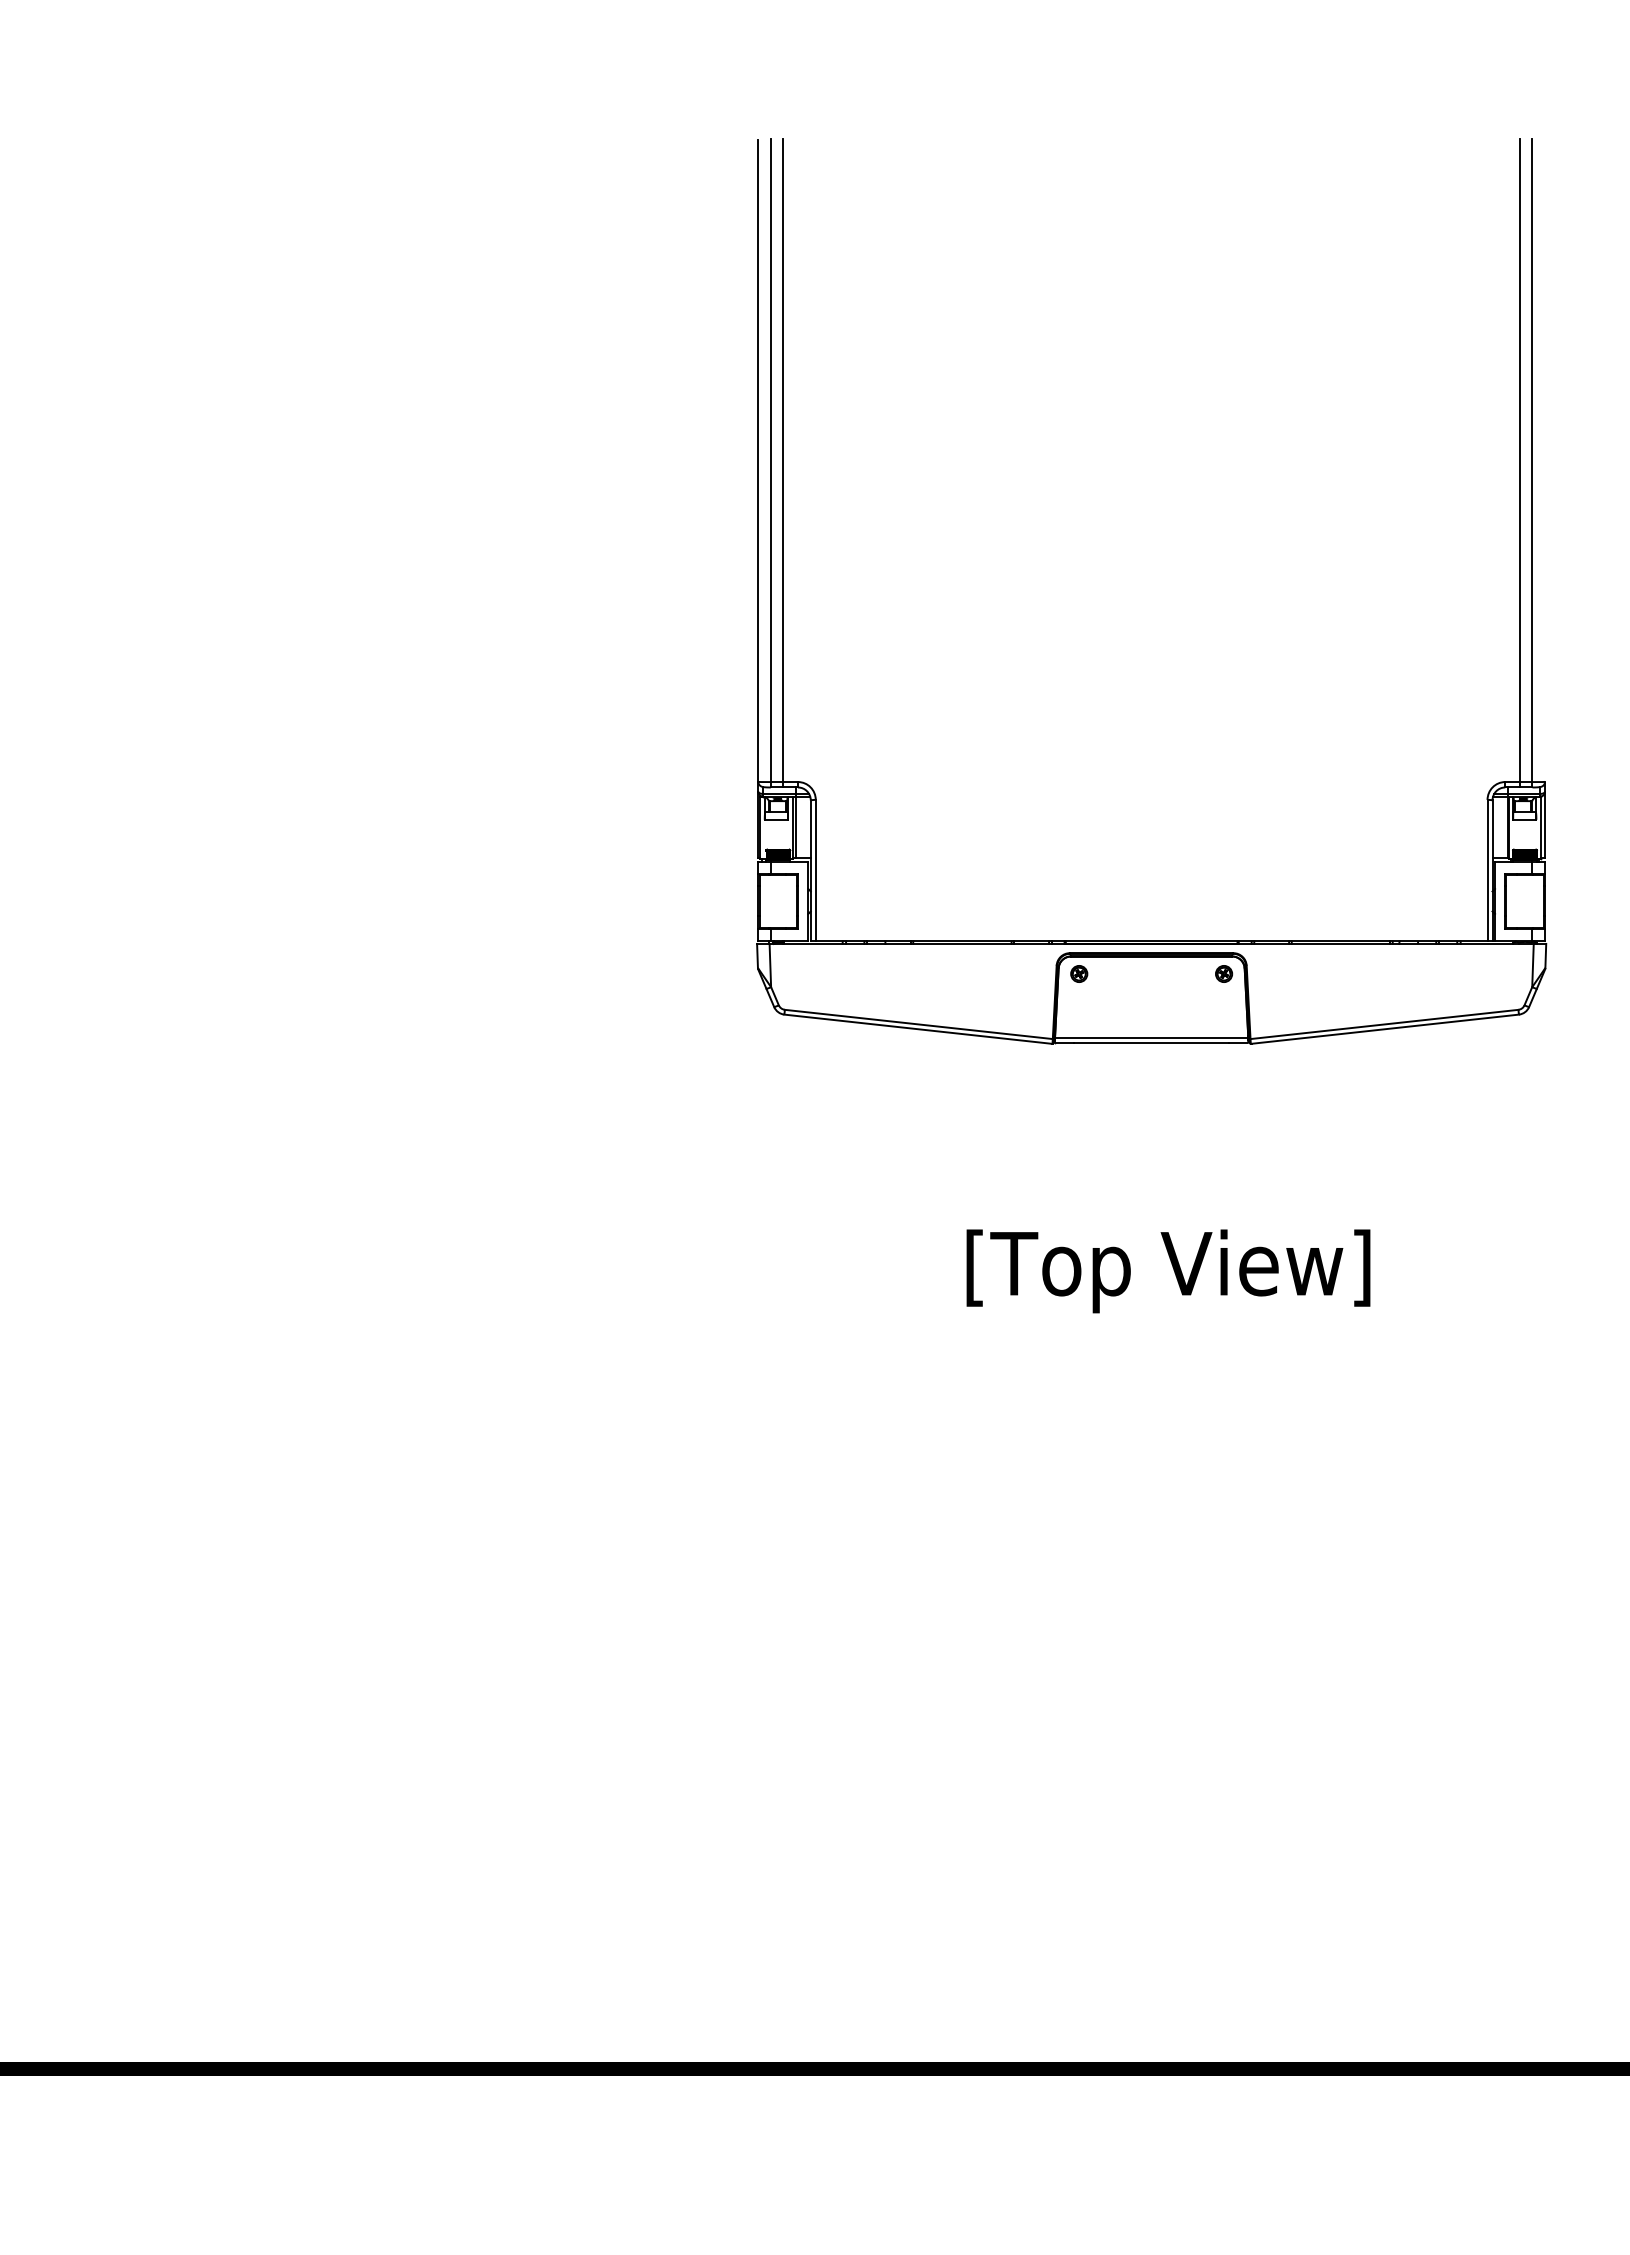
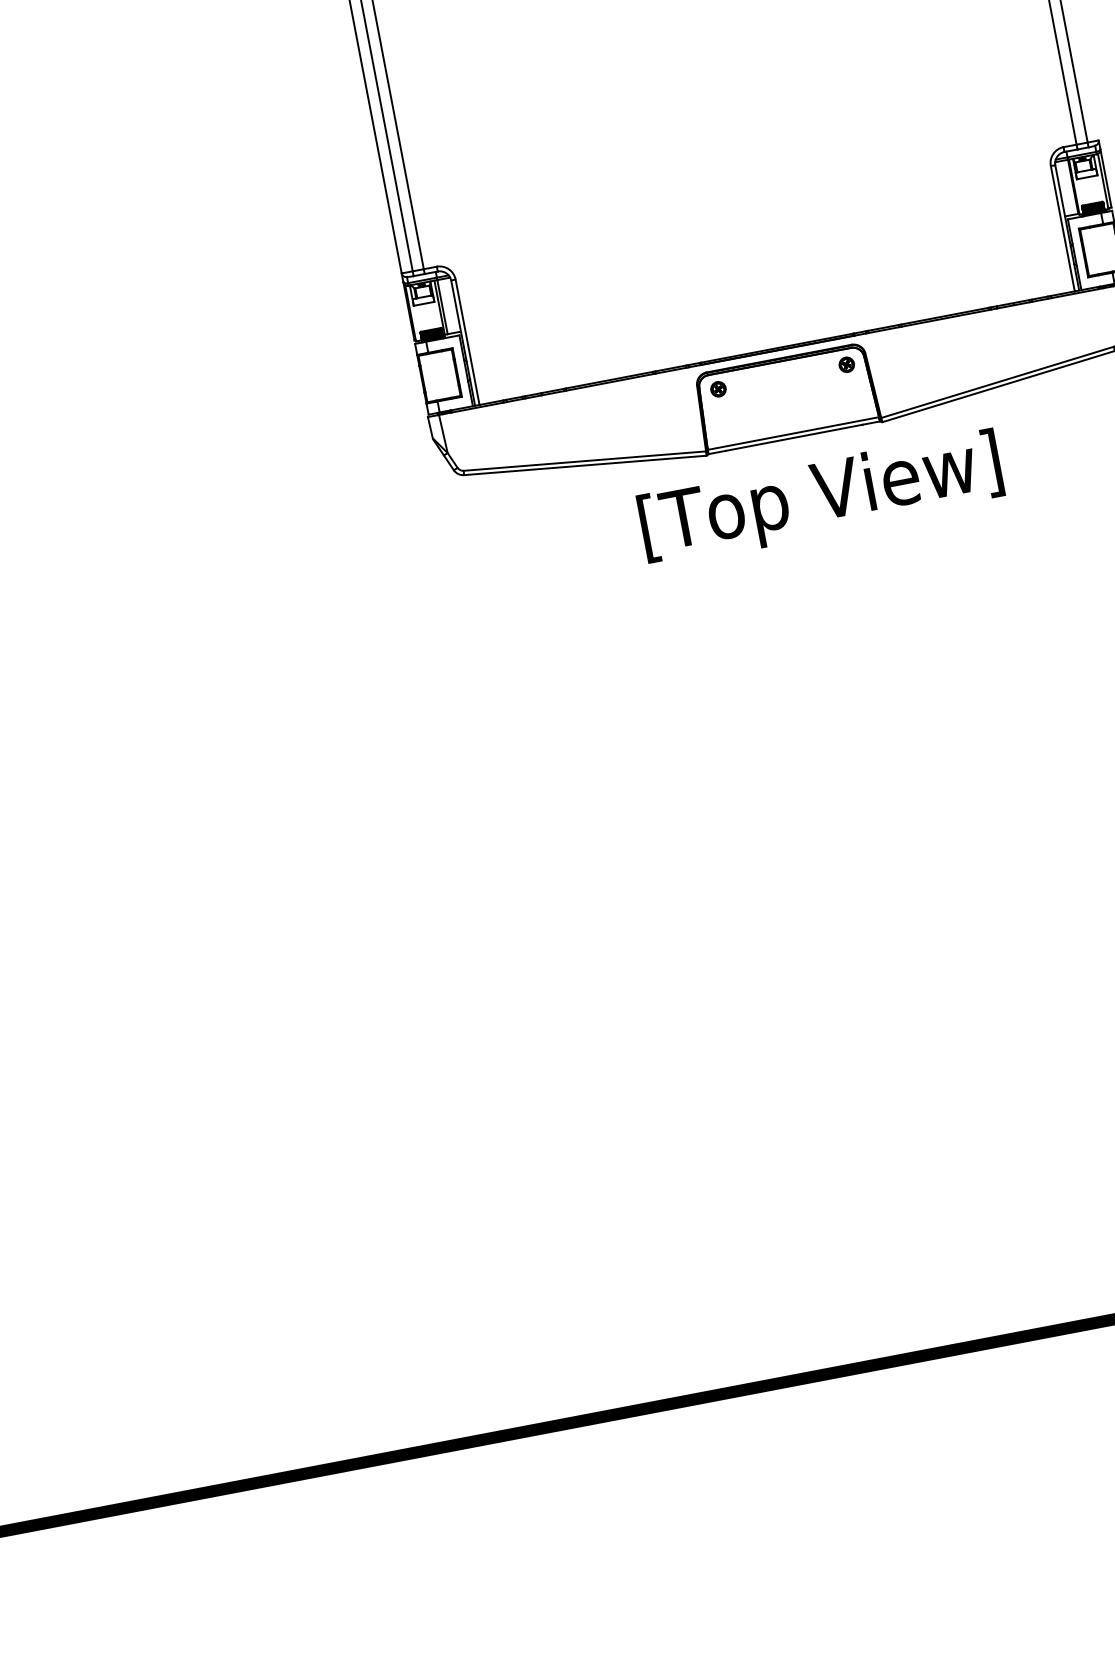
text: (1168, 1271) -> (821, 498), moved

